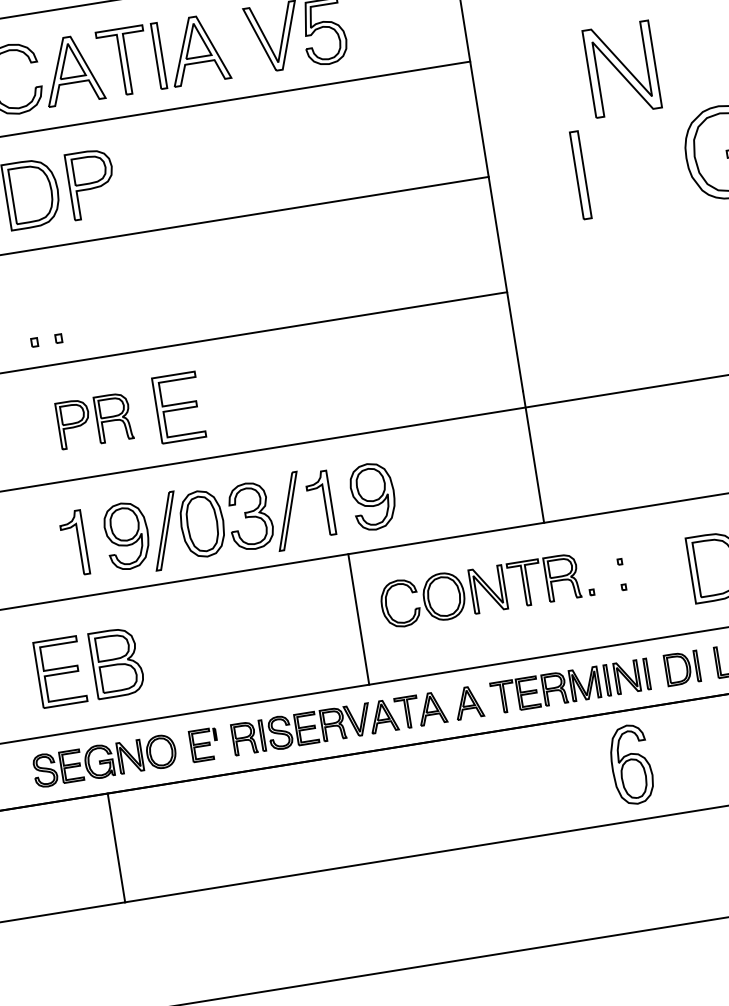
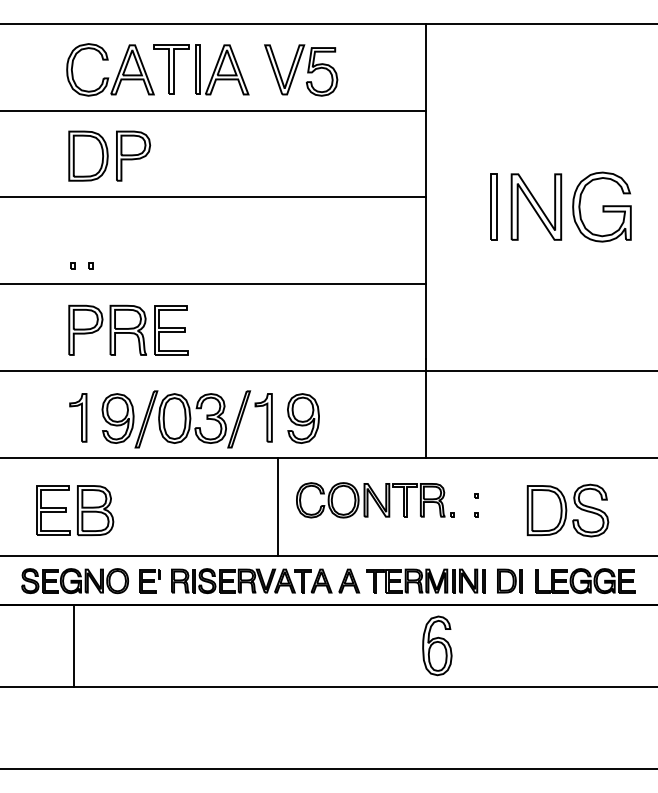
part: (622, 68) -> (536, 206), moved
part: (94, 419) -> (107, 329), size x1.43
part: (631, 764) -> (437, 645), moved

